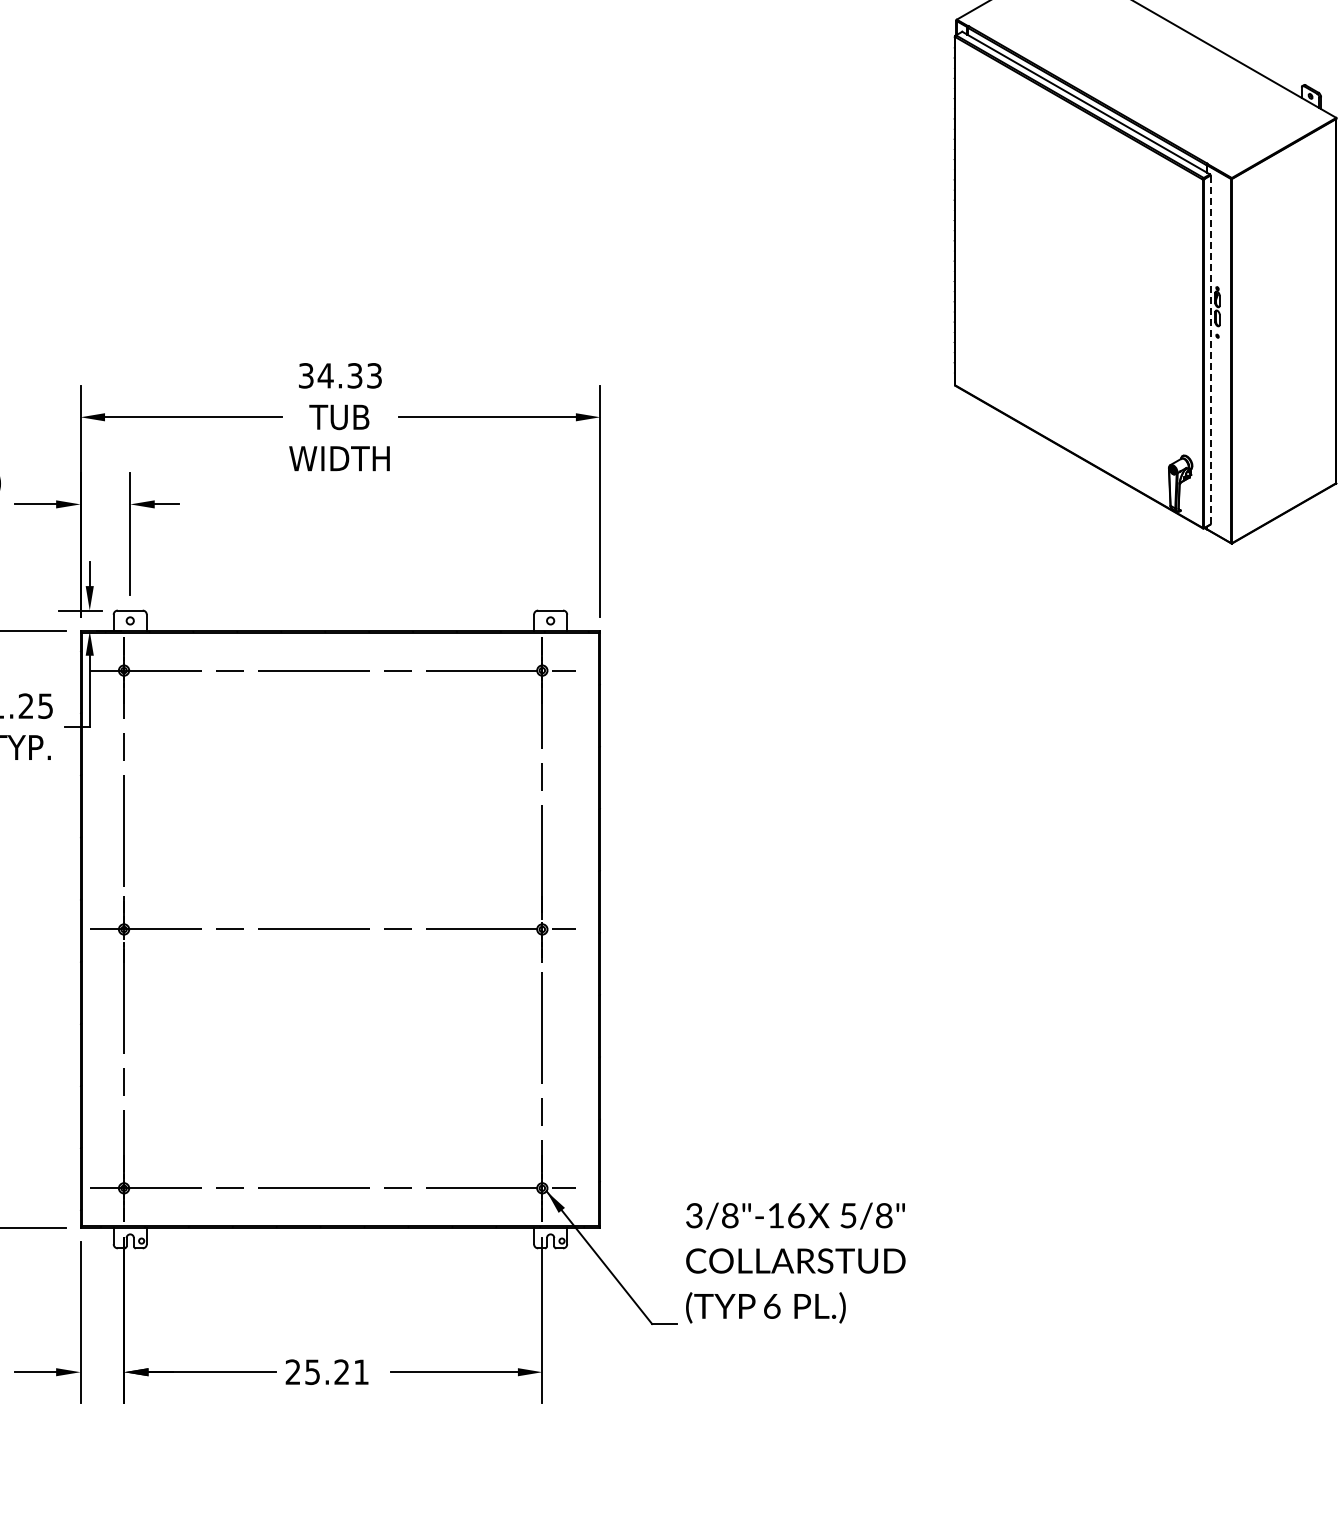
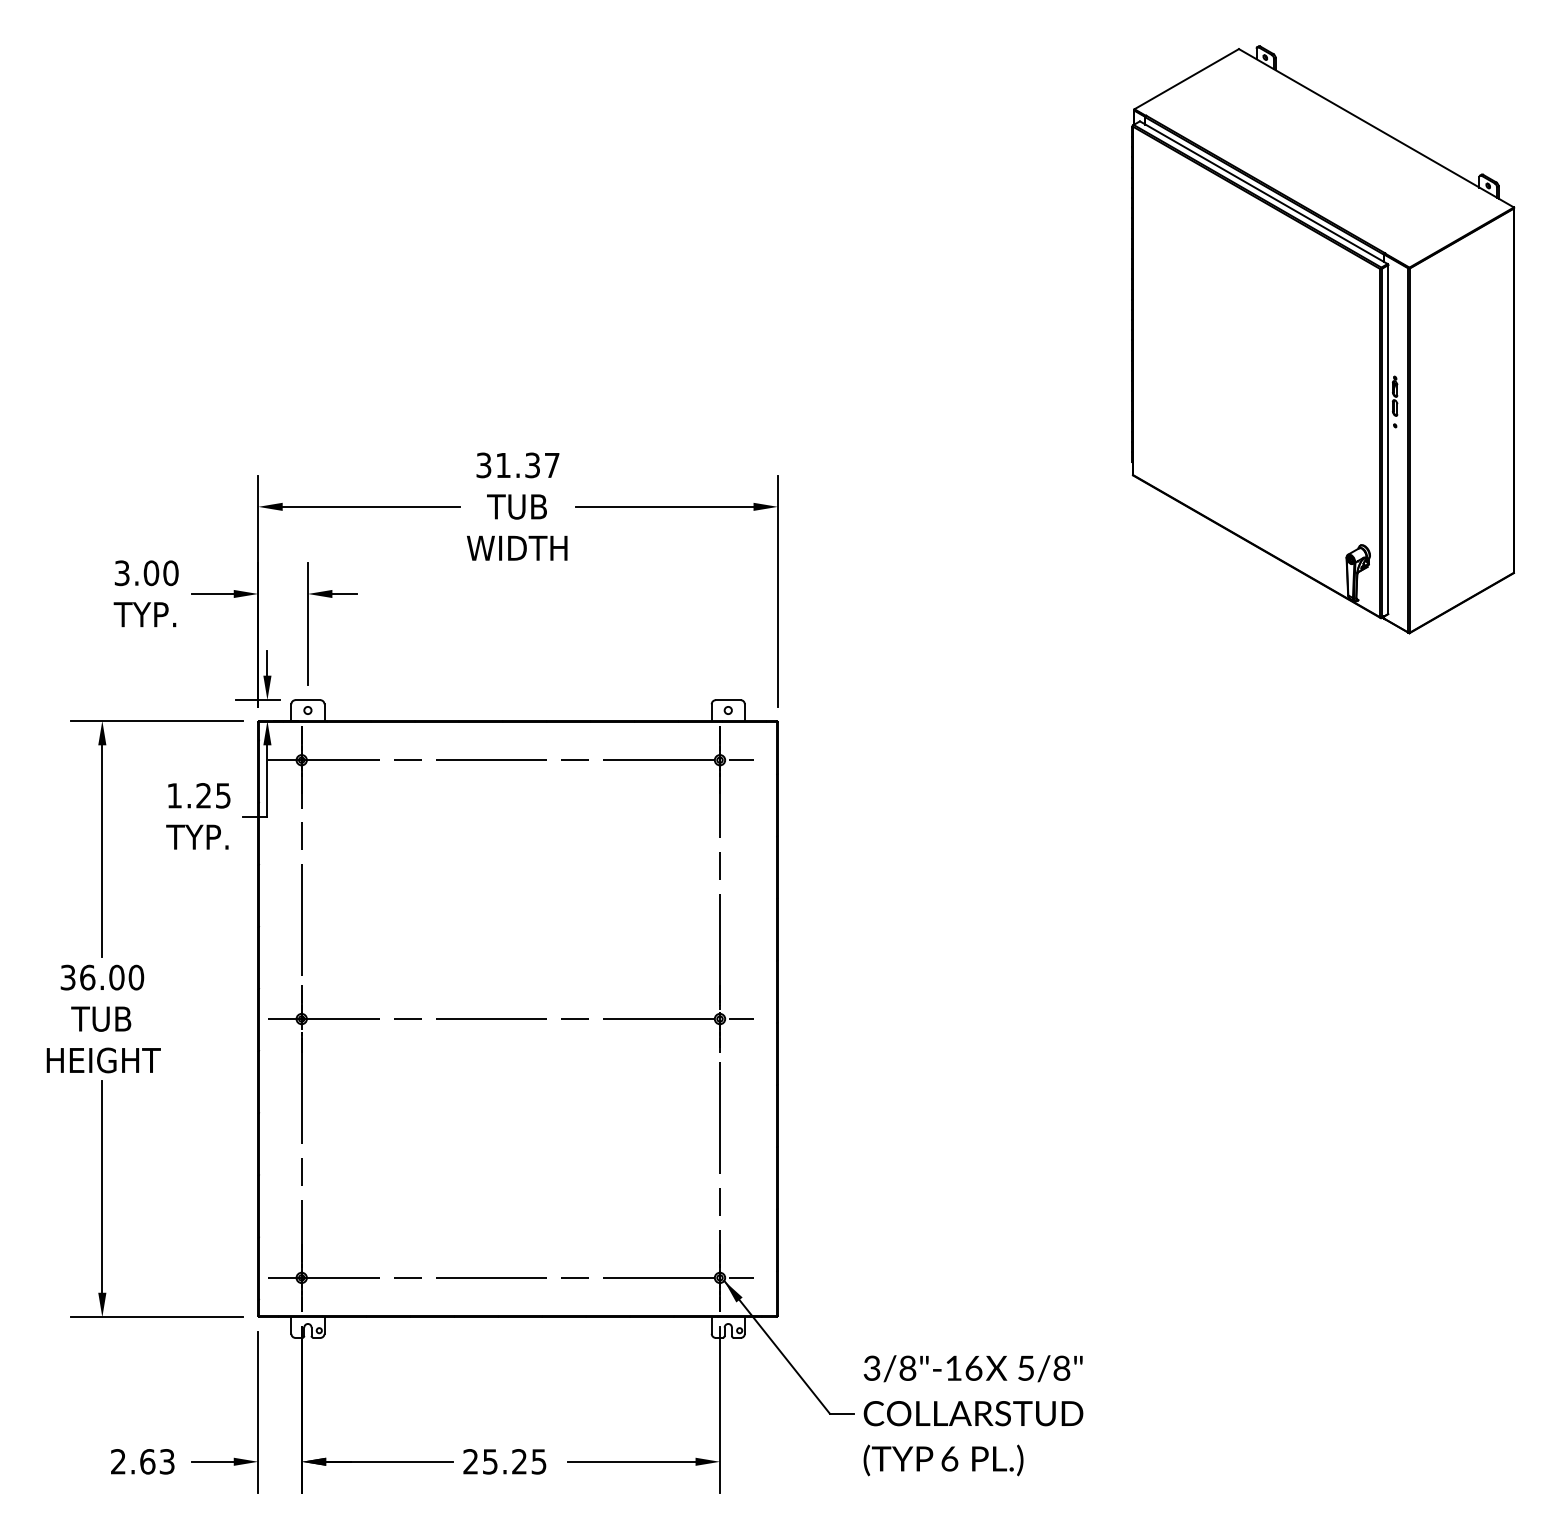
line: (1210, 350) -> (1388, 440), dashed -> solid
text: (349, 375) -> (527, 465), 34.33 -> 31.37
text: (795, 1262) -> (973, 1415), moved
text: (360, 1371) -> (538, 1461), 25.21 -> 25.25

